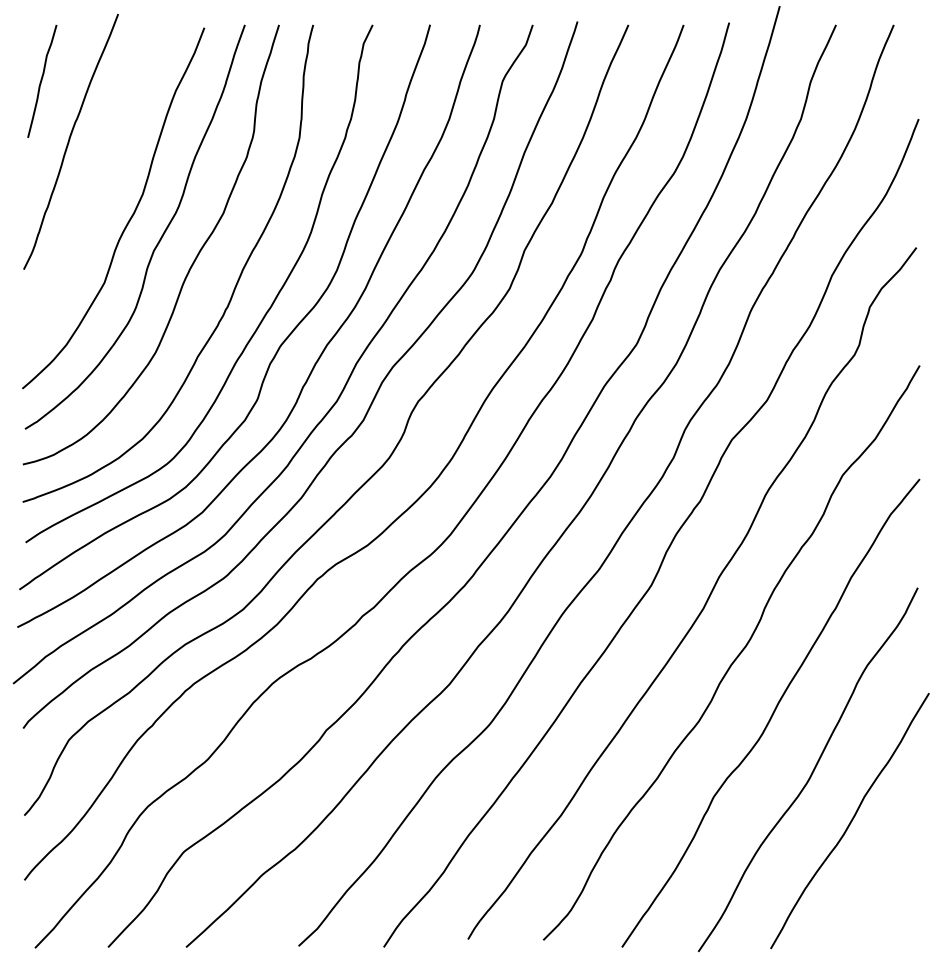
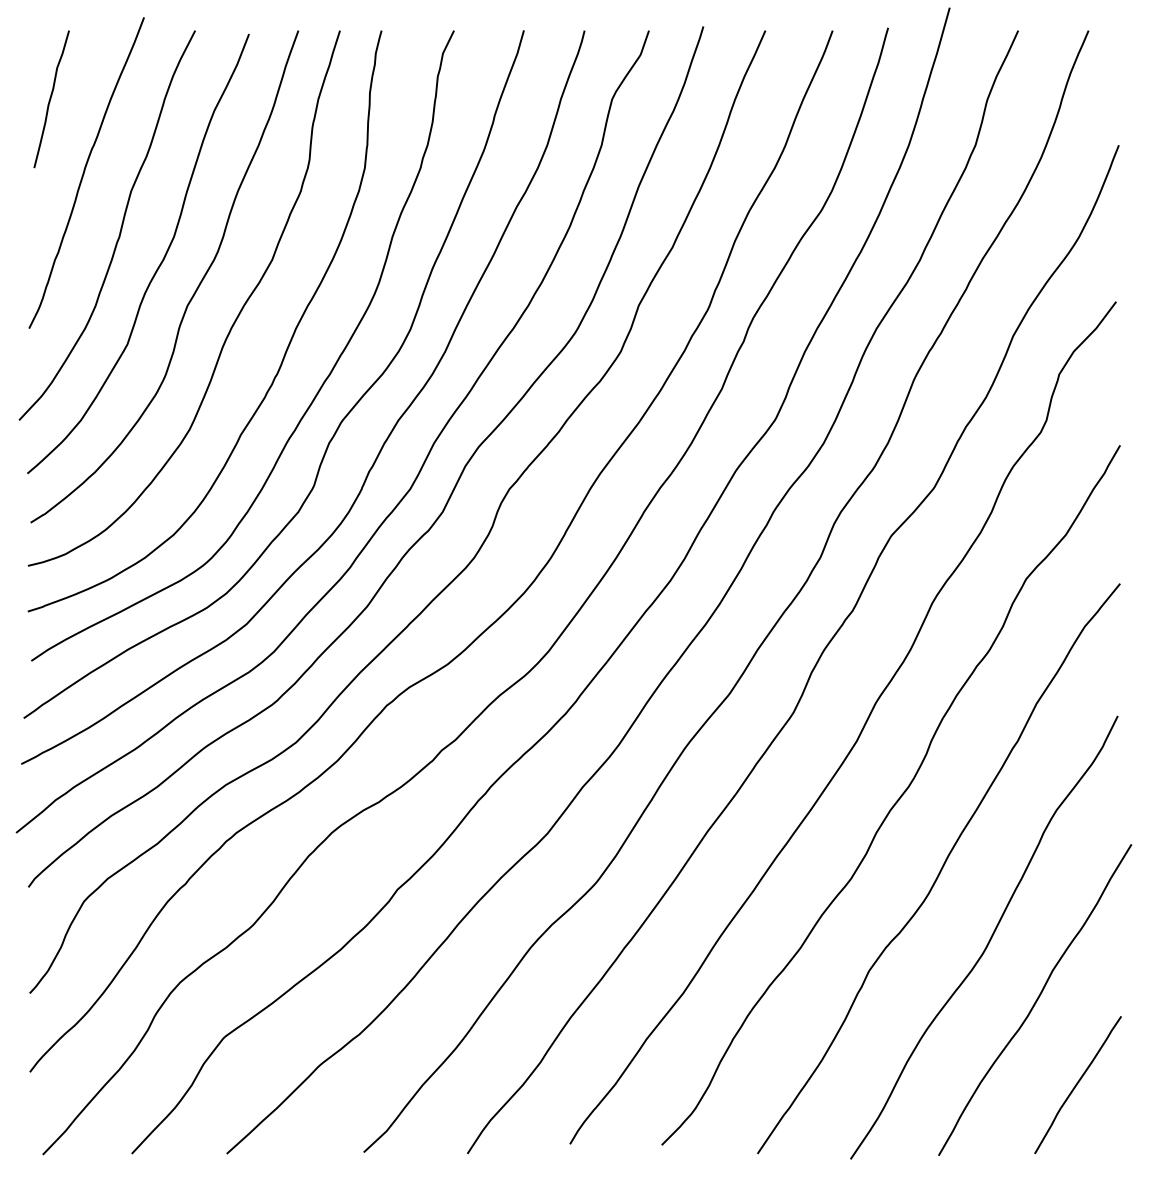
curve: (98, 187) -> (120, 228), added
curve: (885, 890) -> (1078, 1084), added

